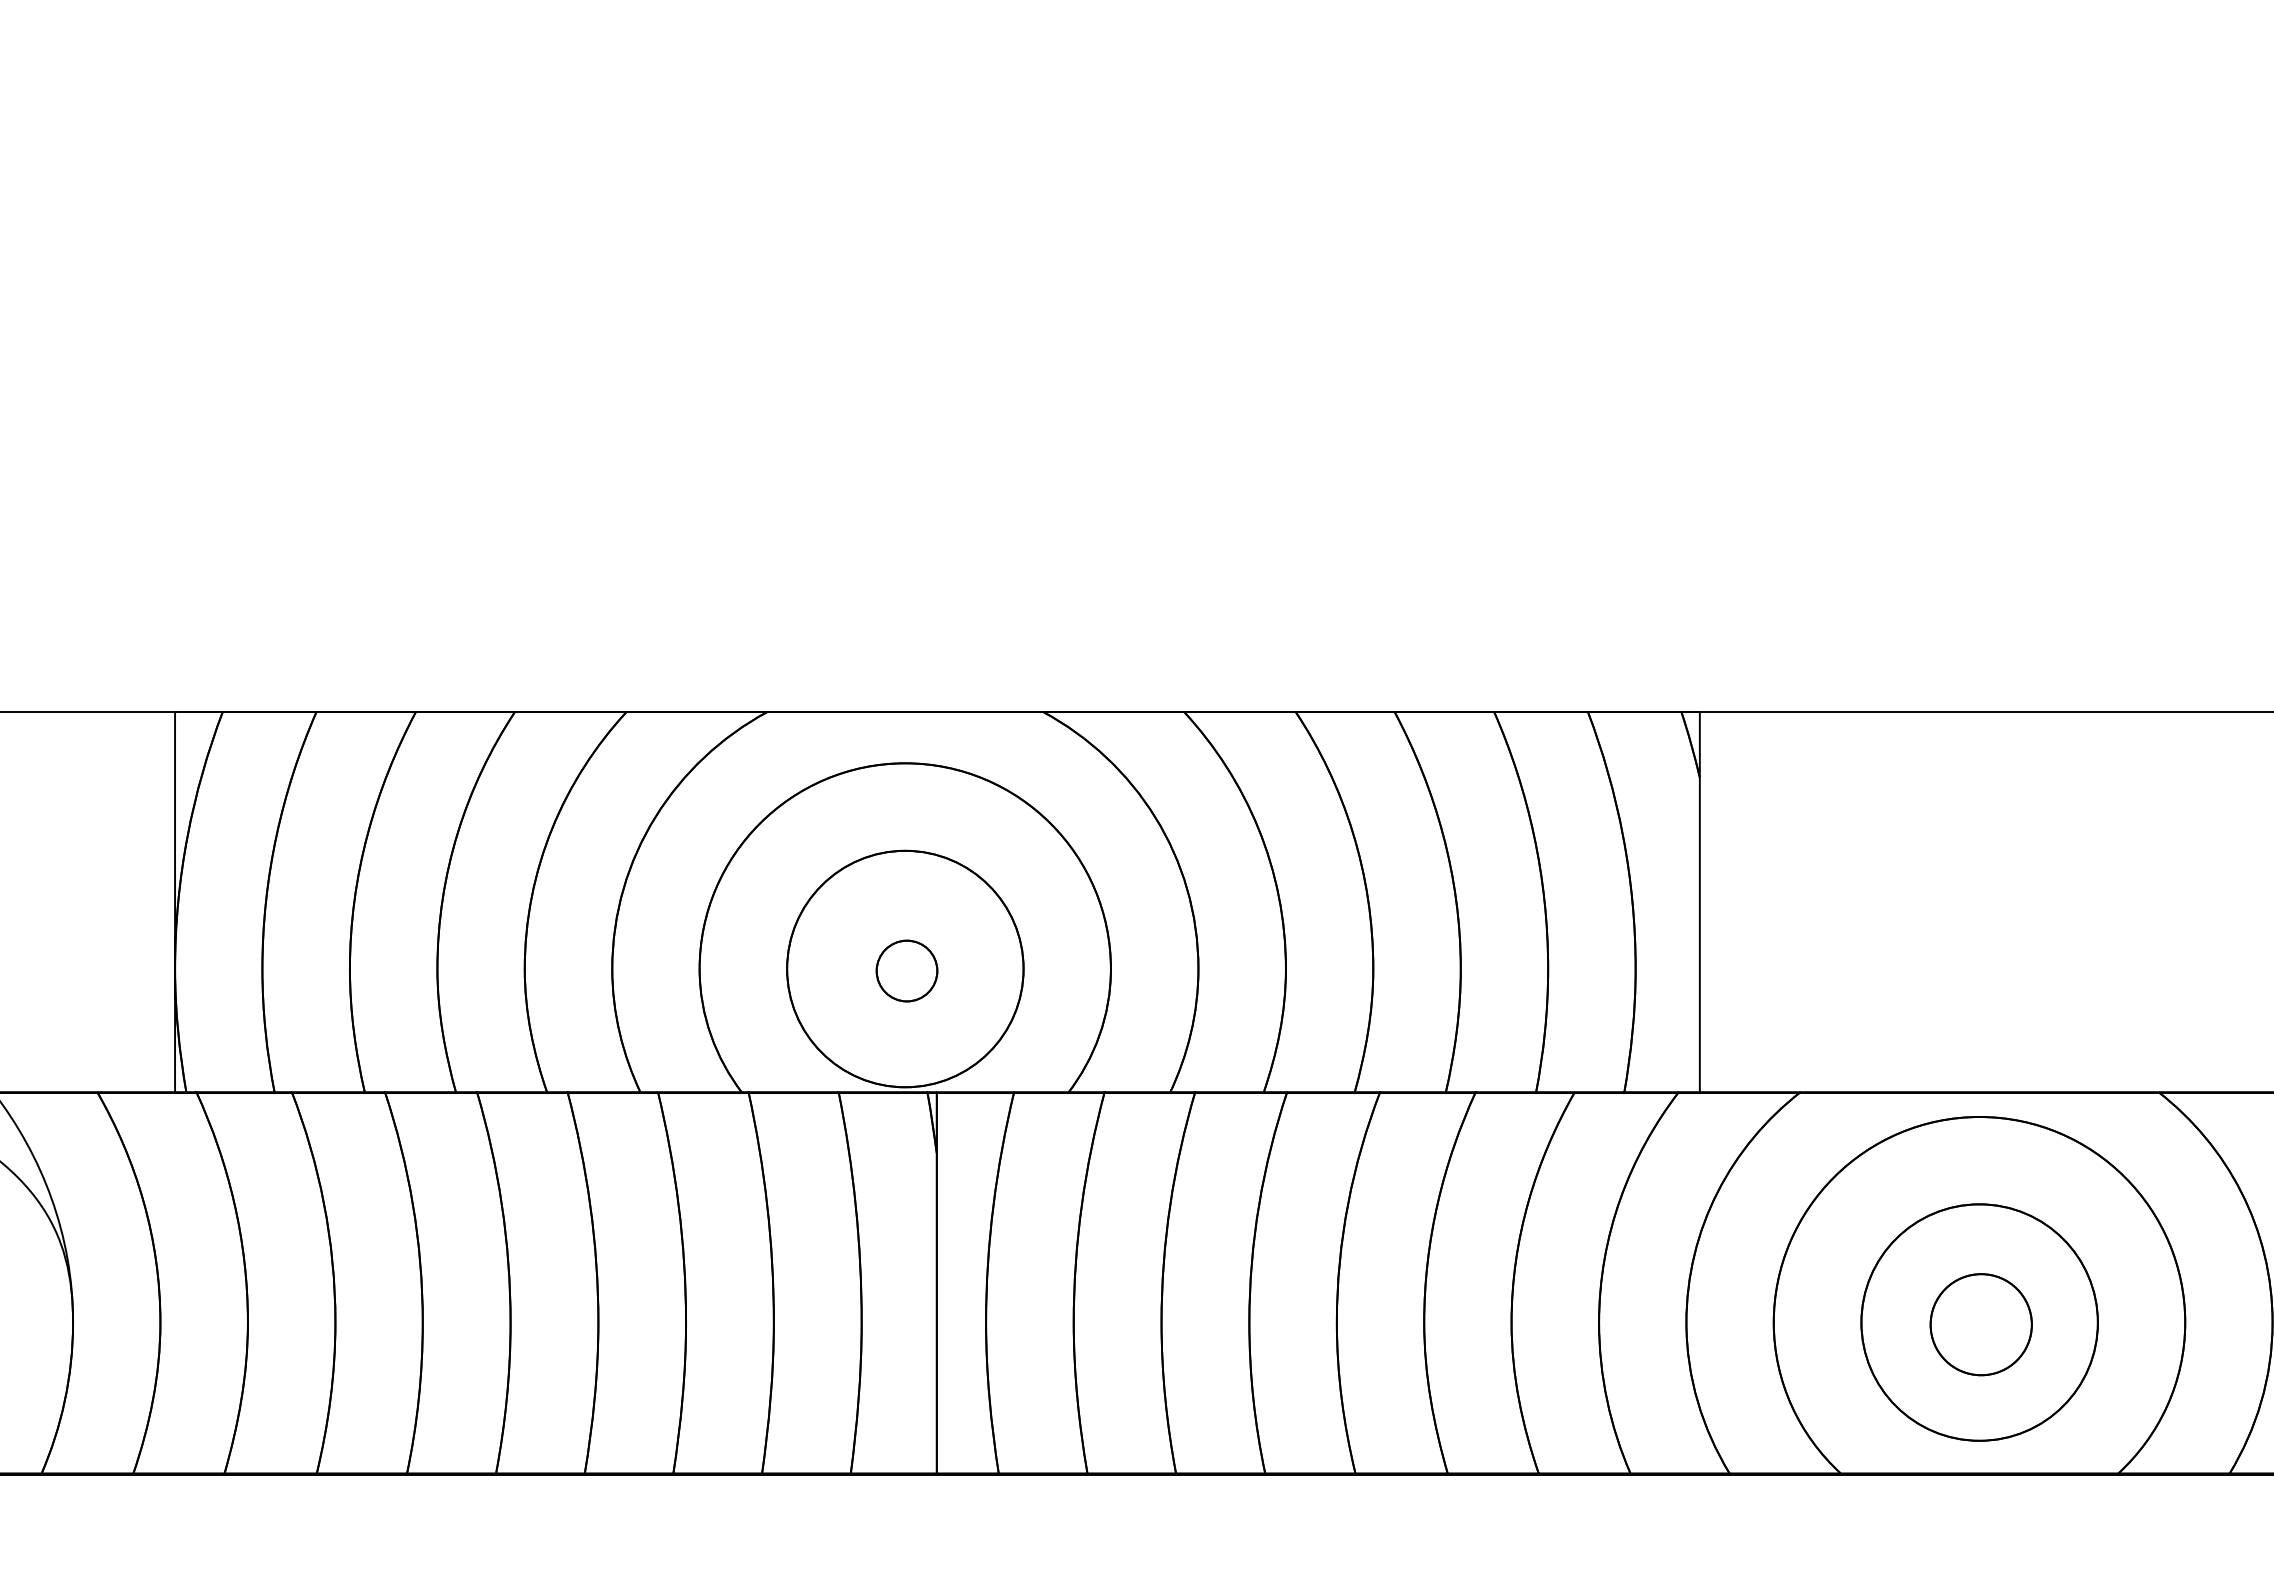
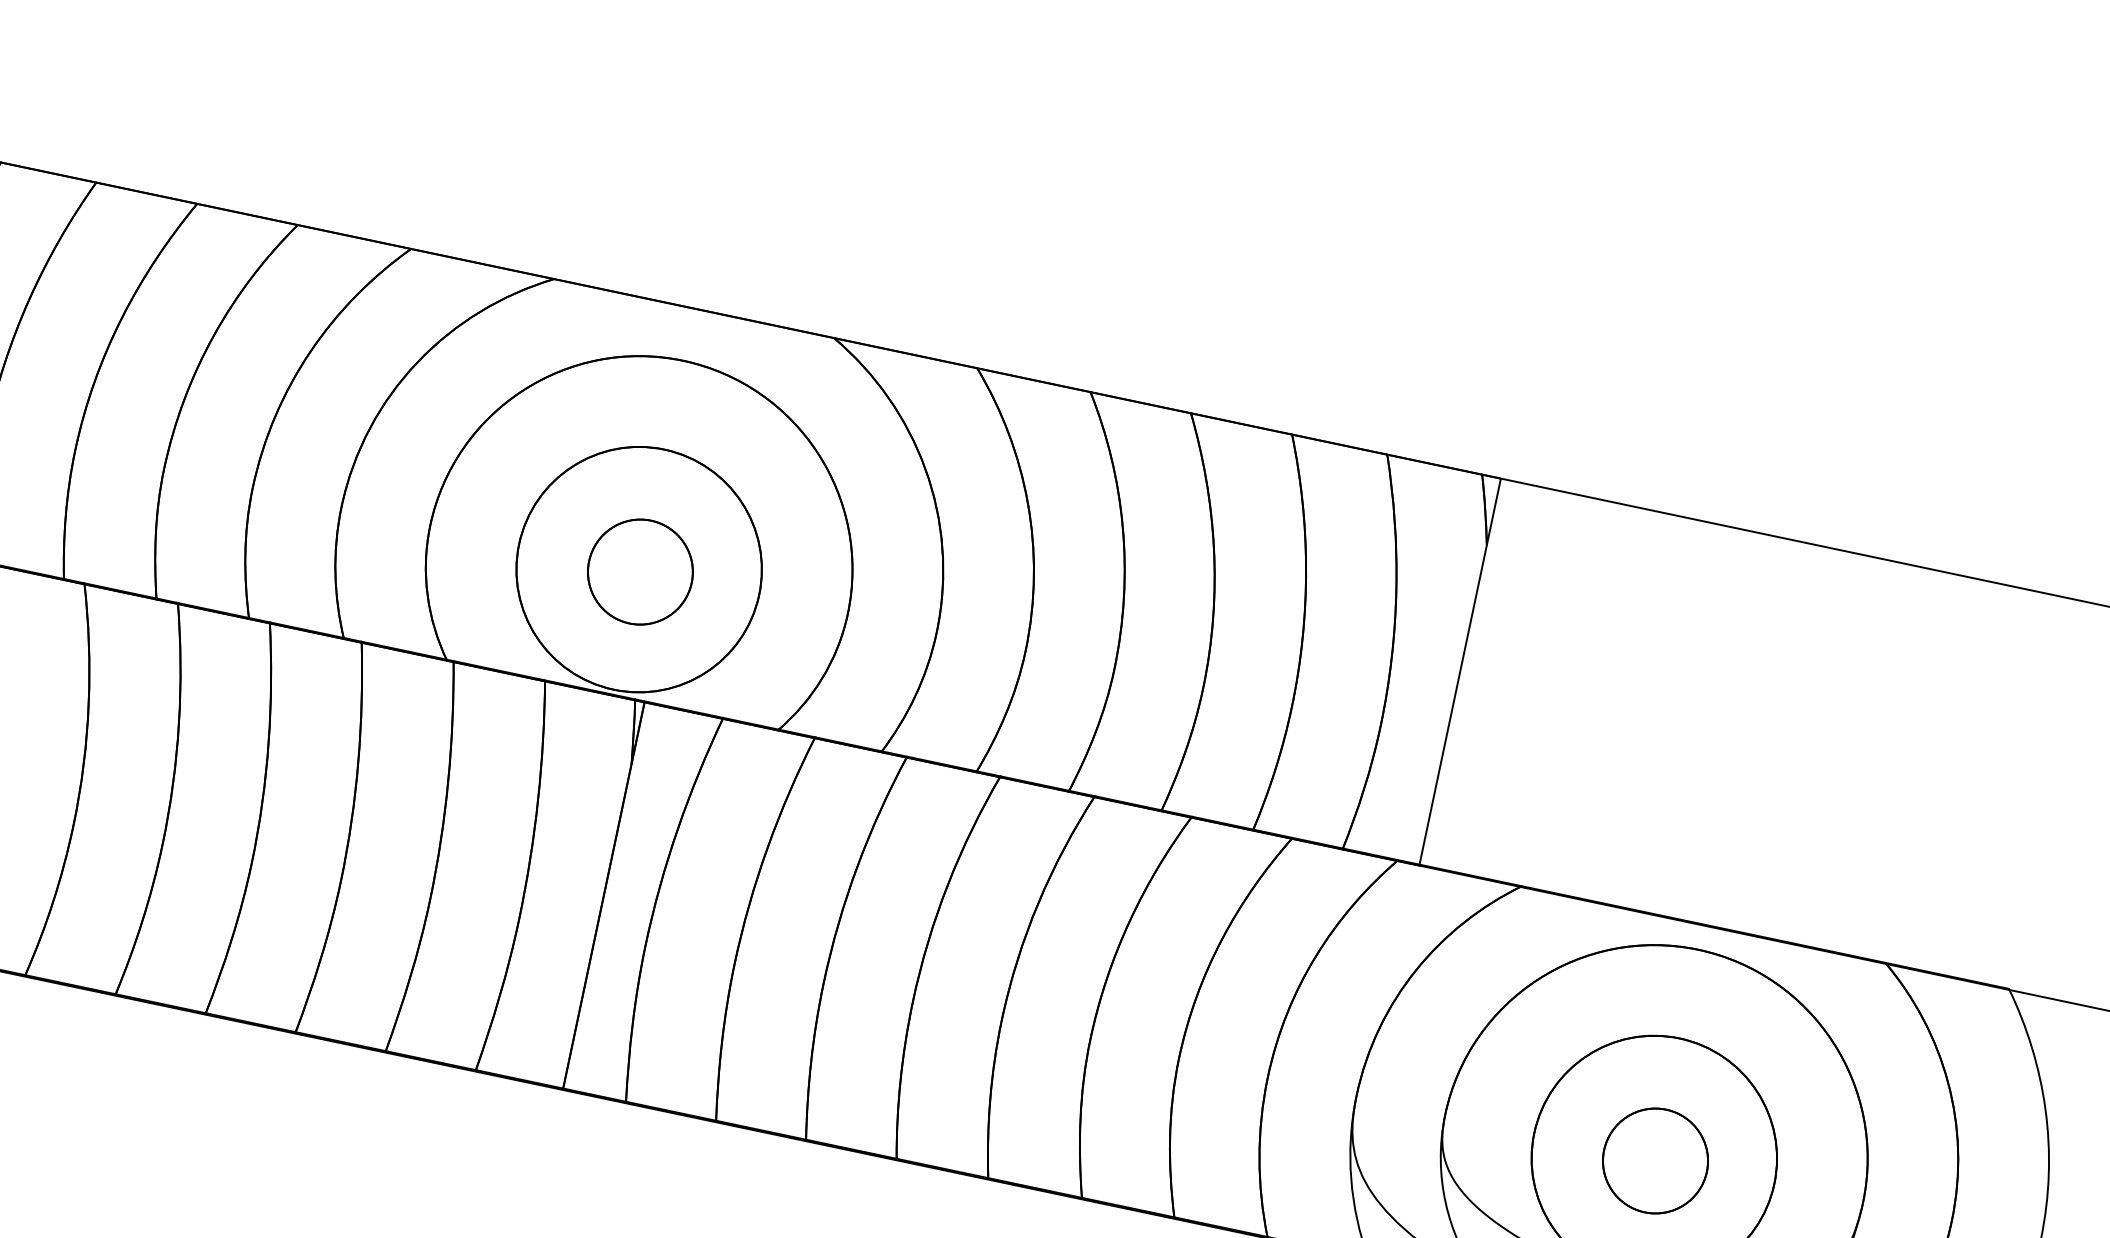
part: (906, 970) -> (640, 571), size x1.67

